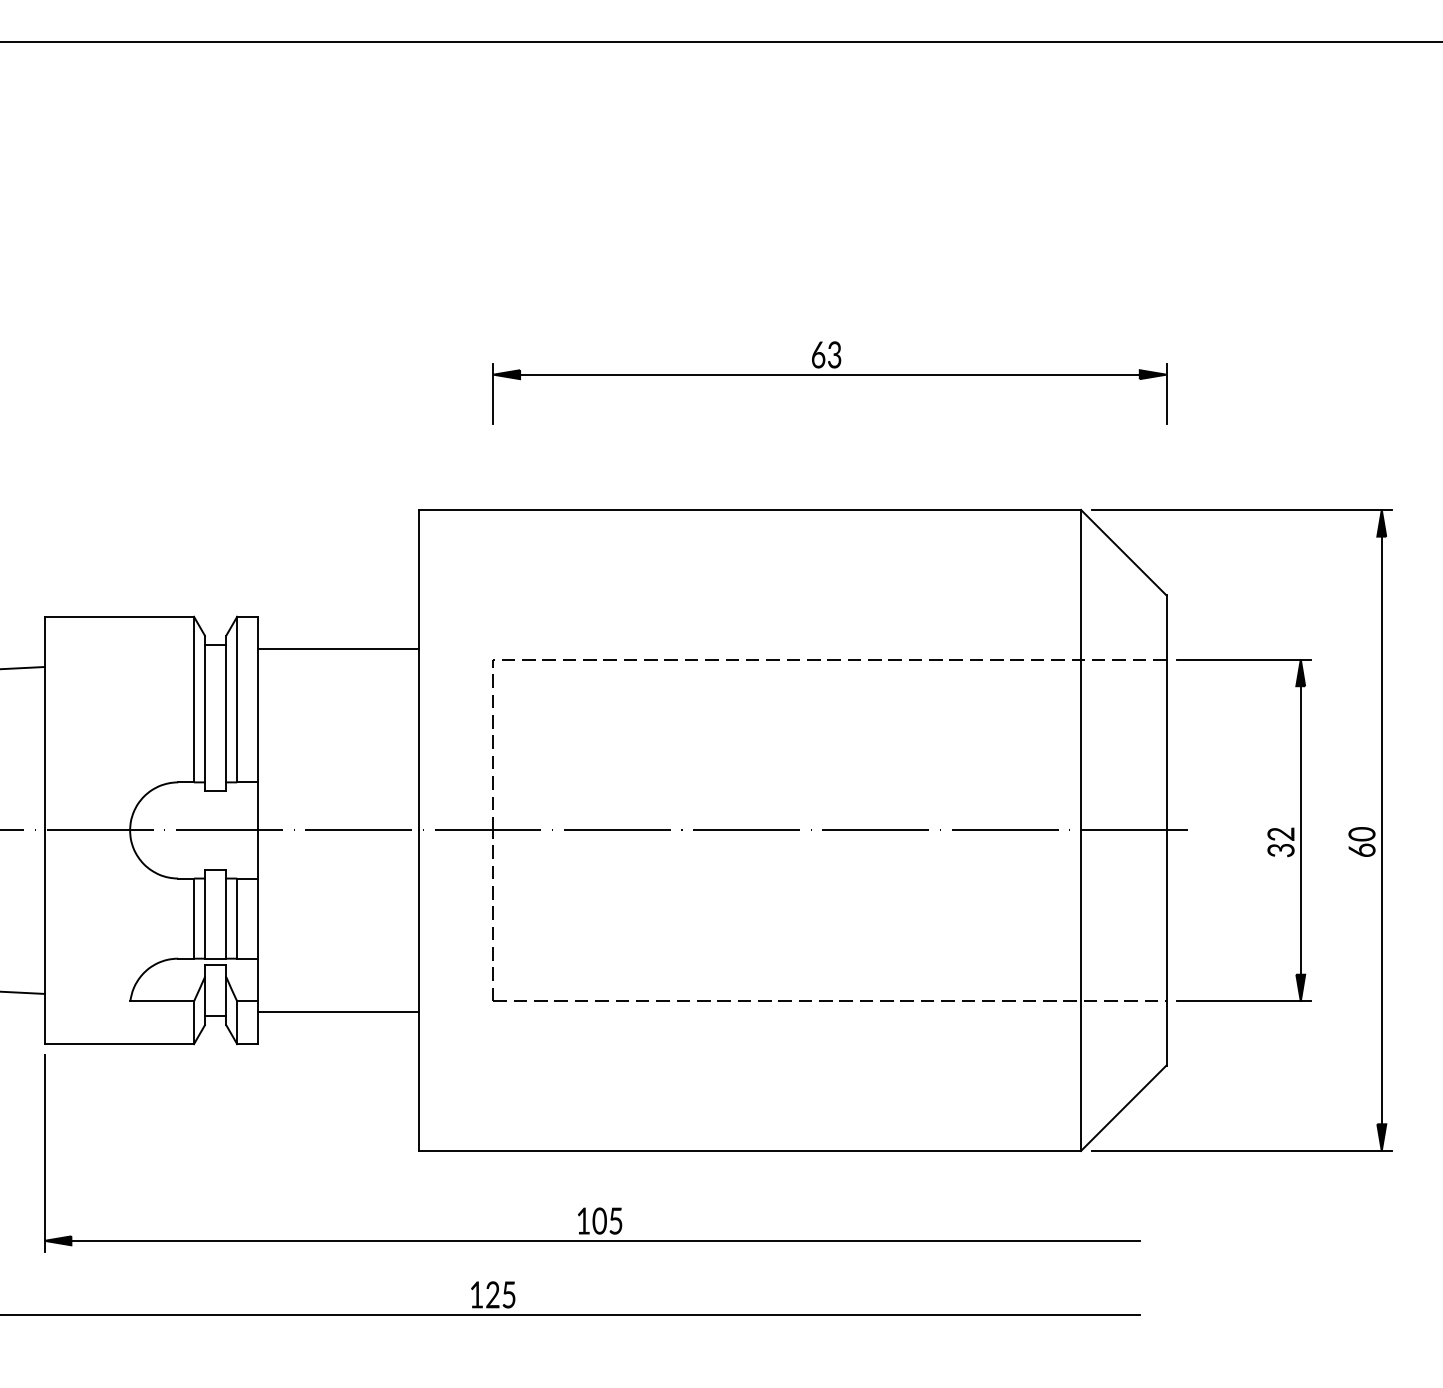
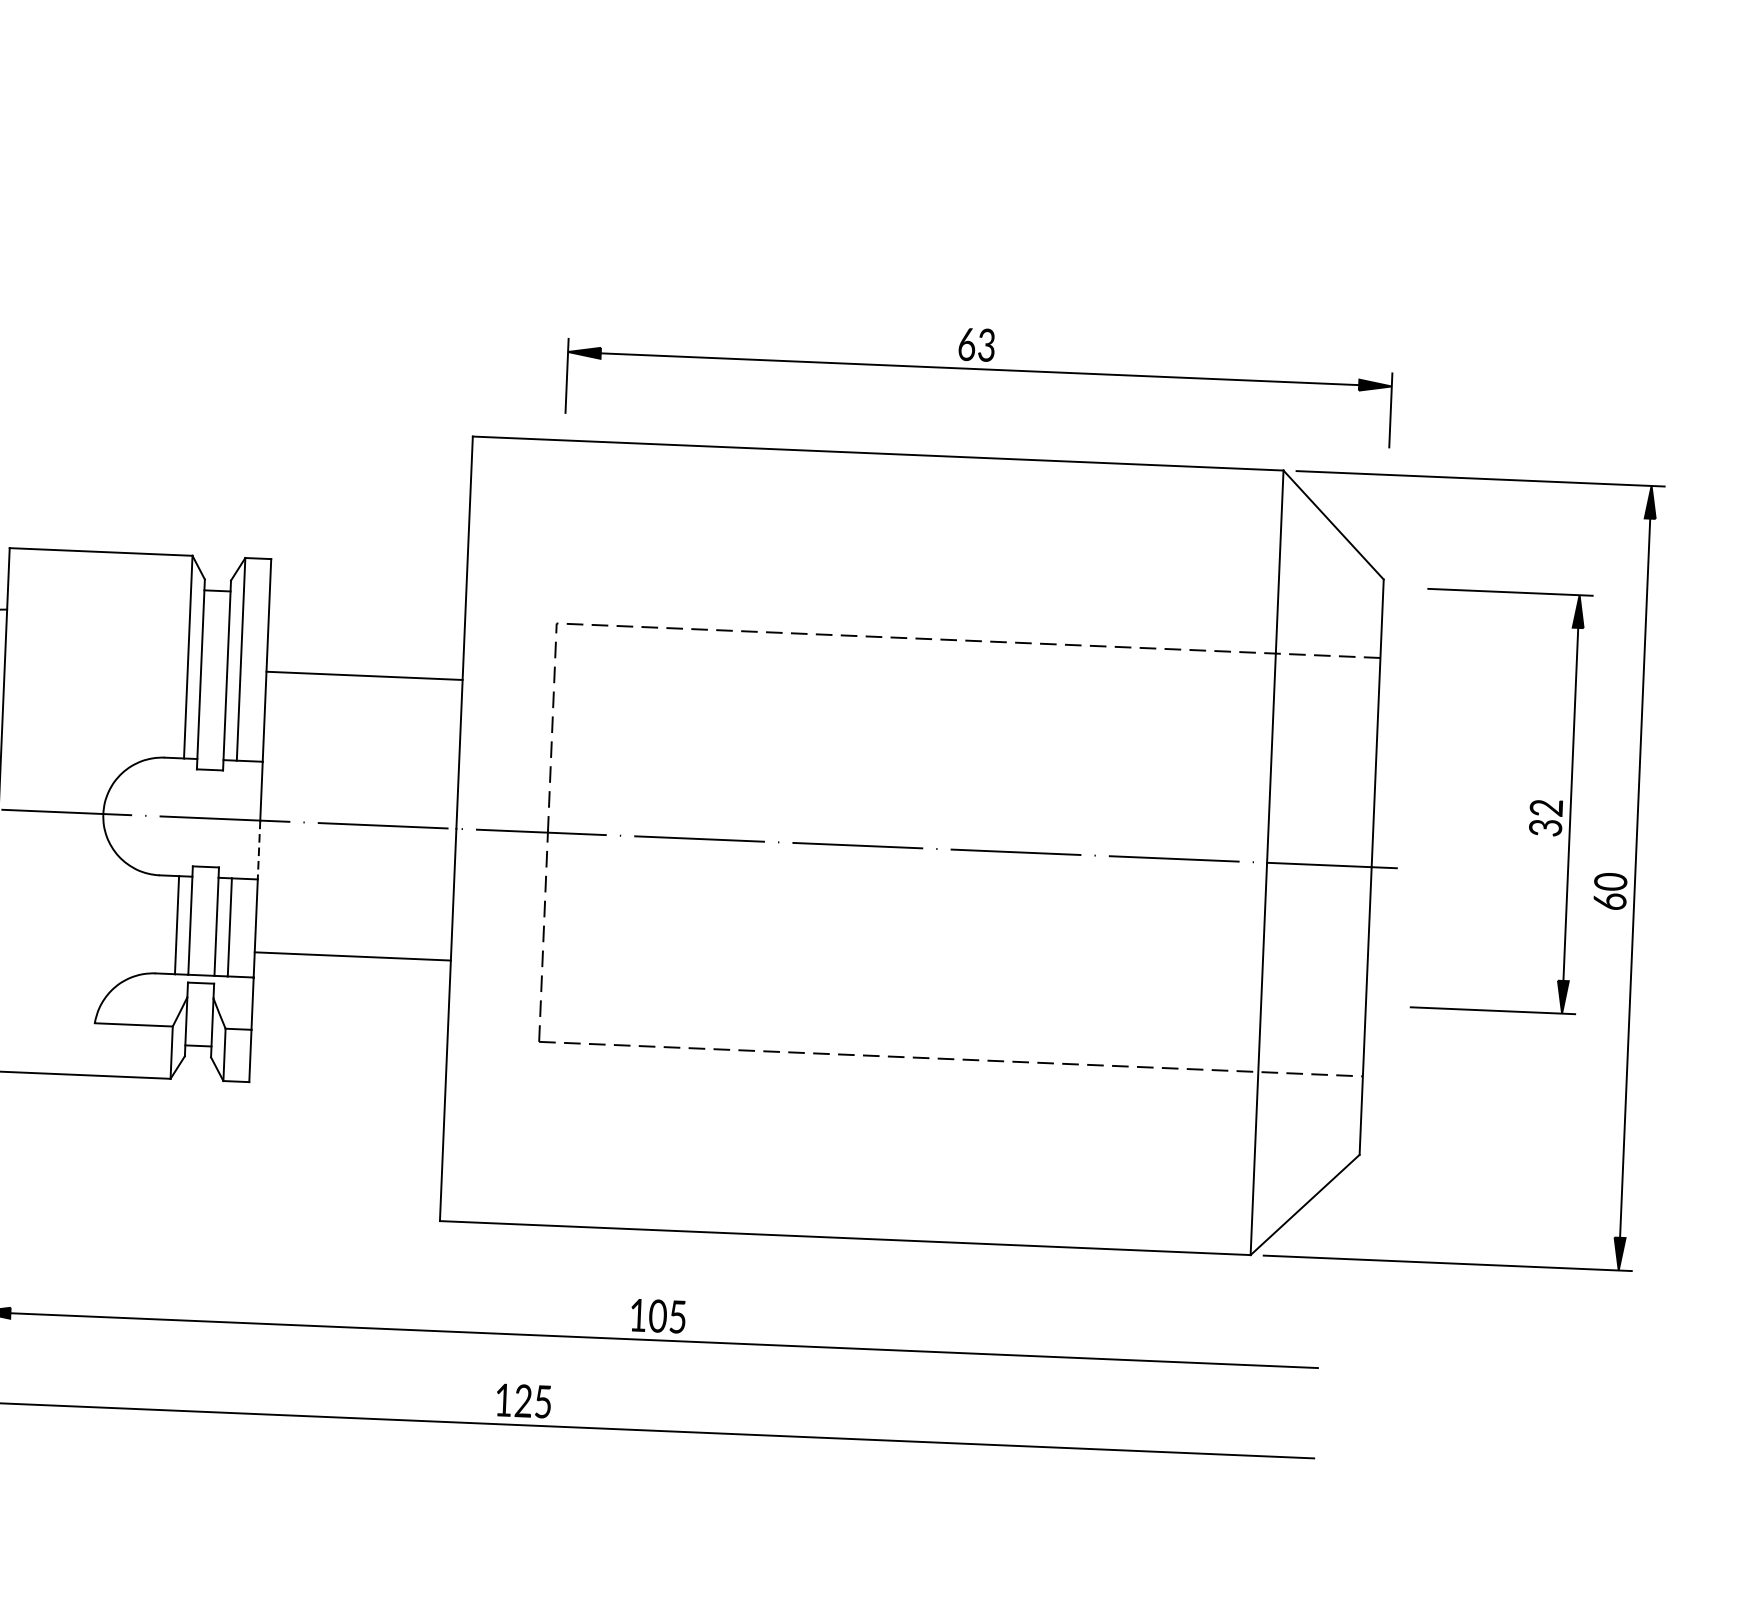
part: (829, 375) -> (979, 370), moved
line: (338, 648) -> (364, 675), moved
part: (1267, 832) -> (1529, 805), moved
line: (258, 855) -> (259, 851), solid -> dashed
line: (338, 1012) -> (352, 956), moved

